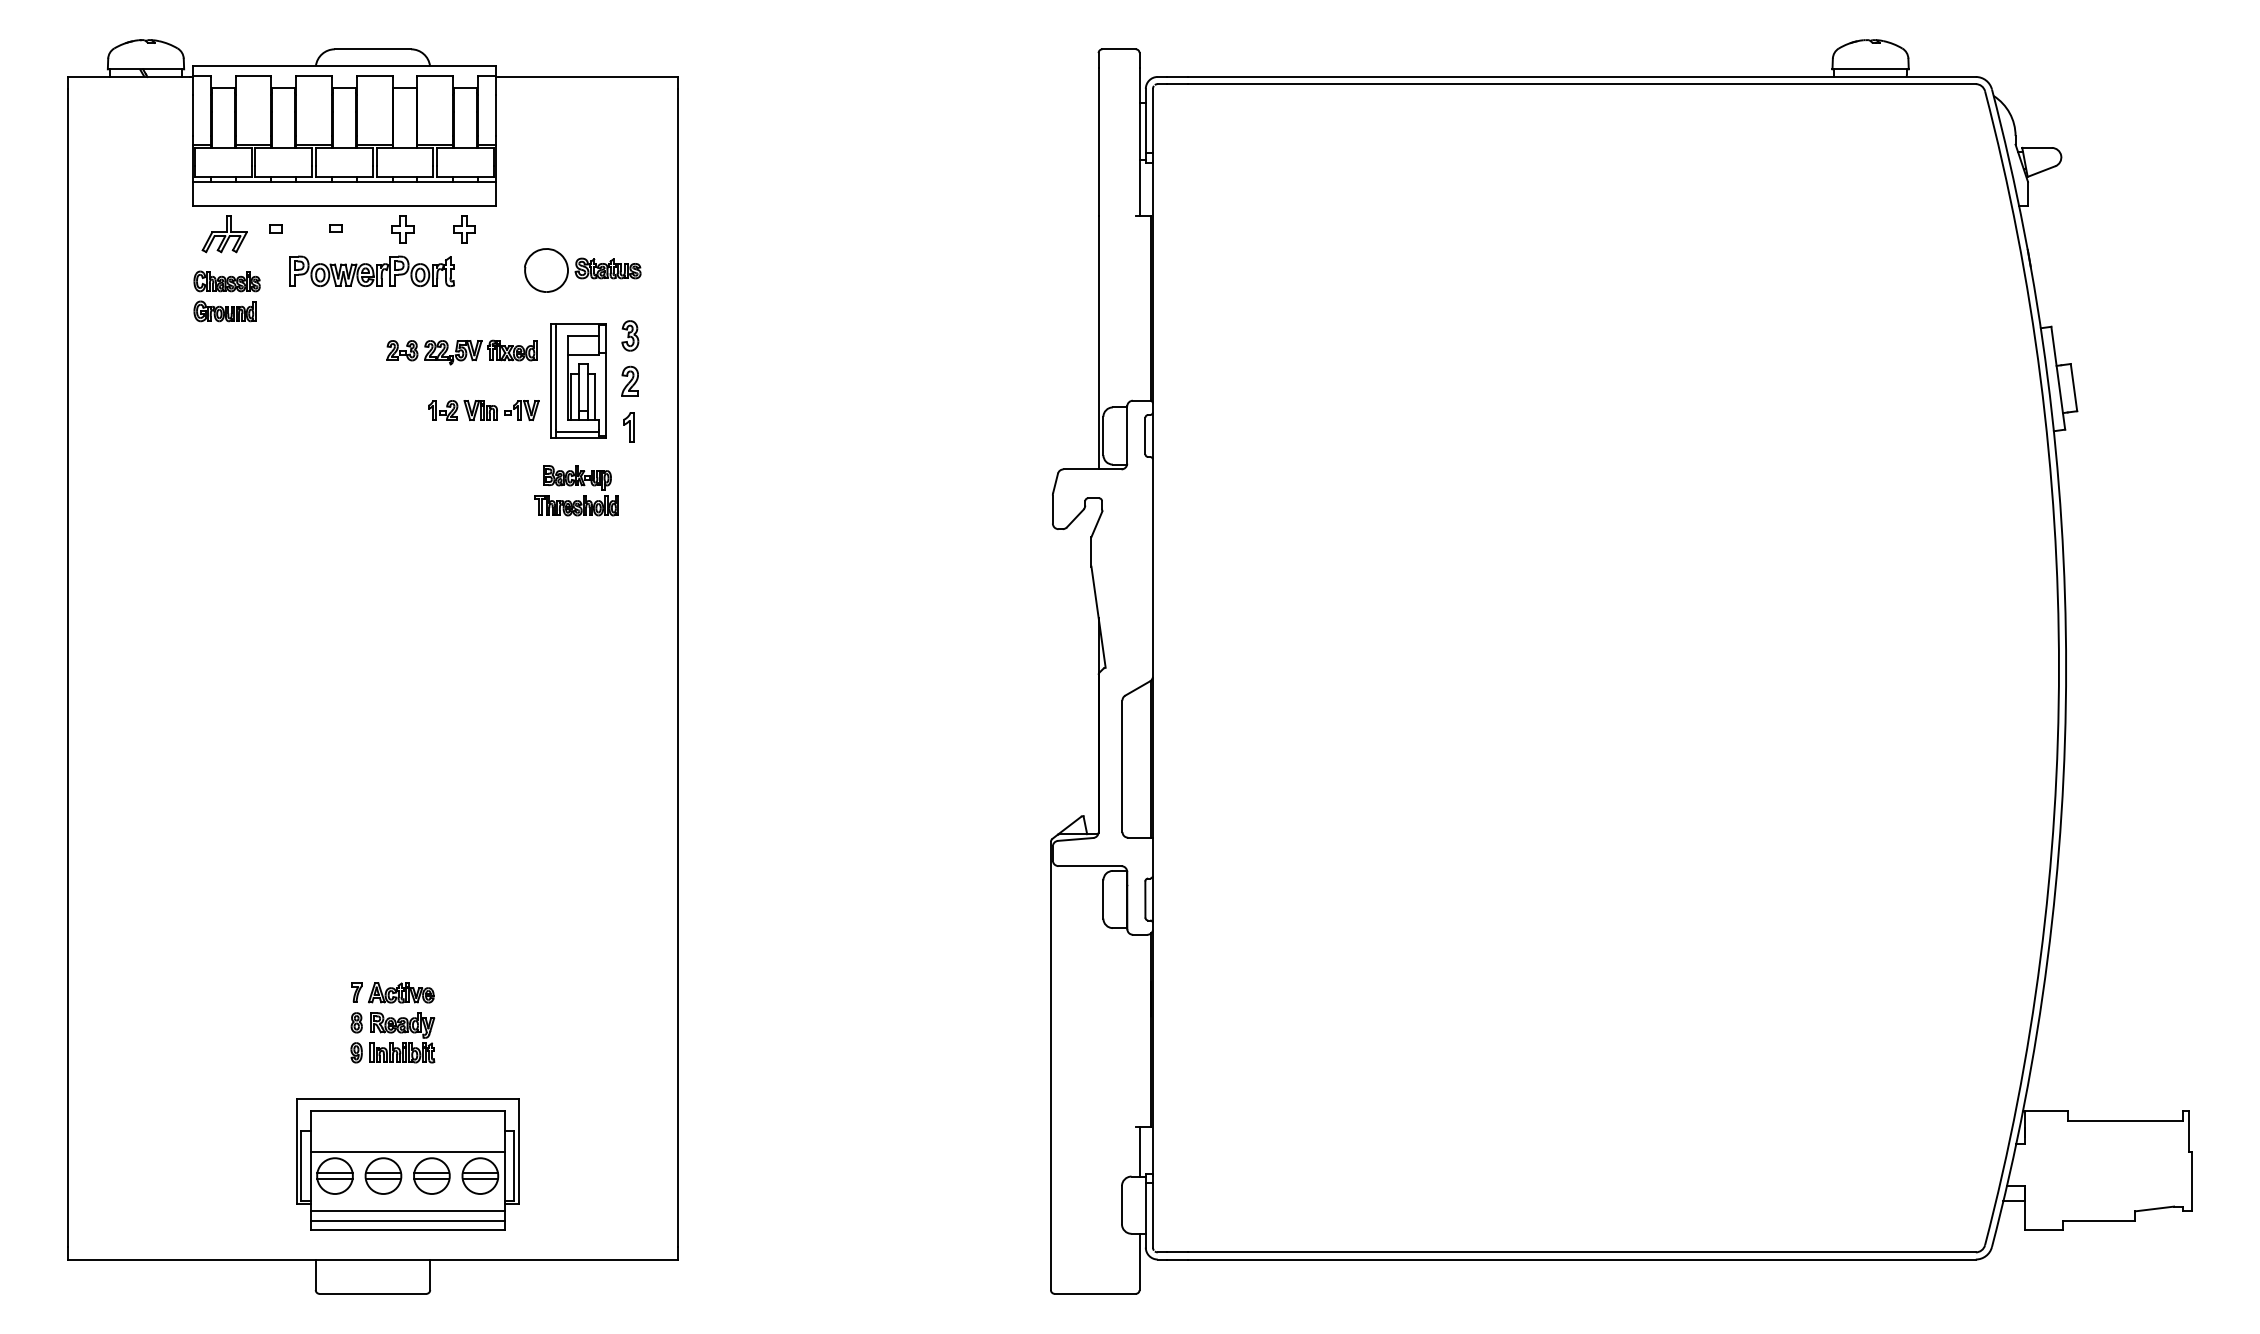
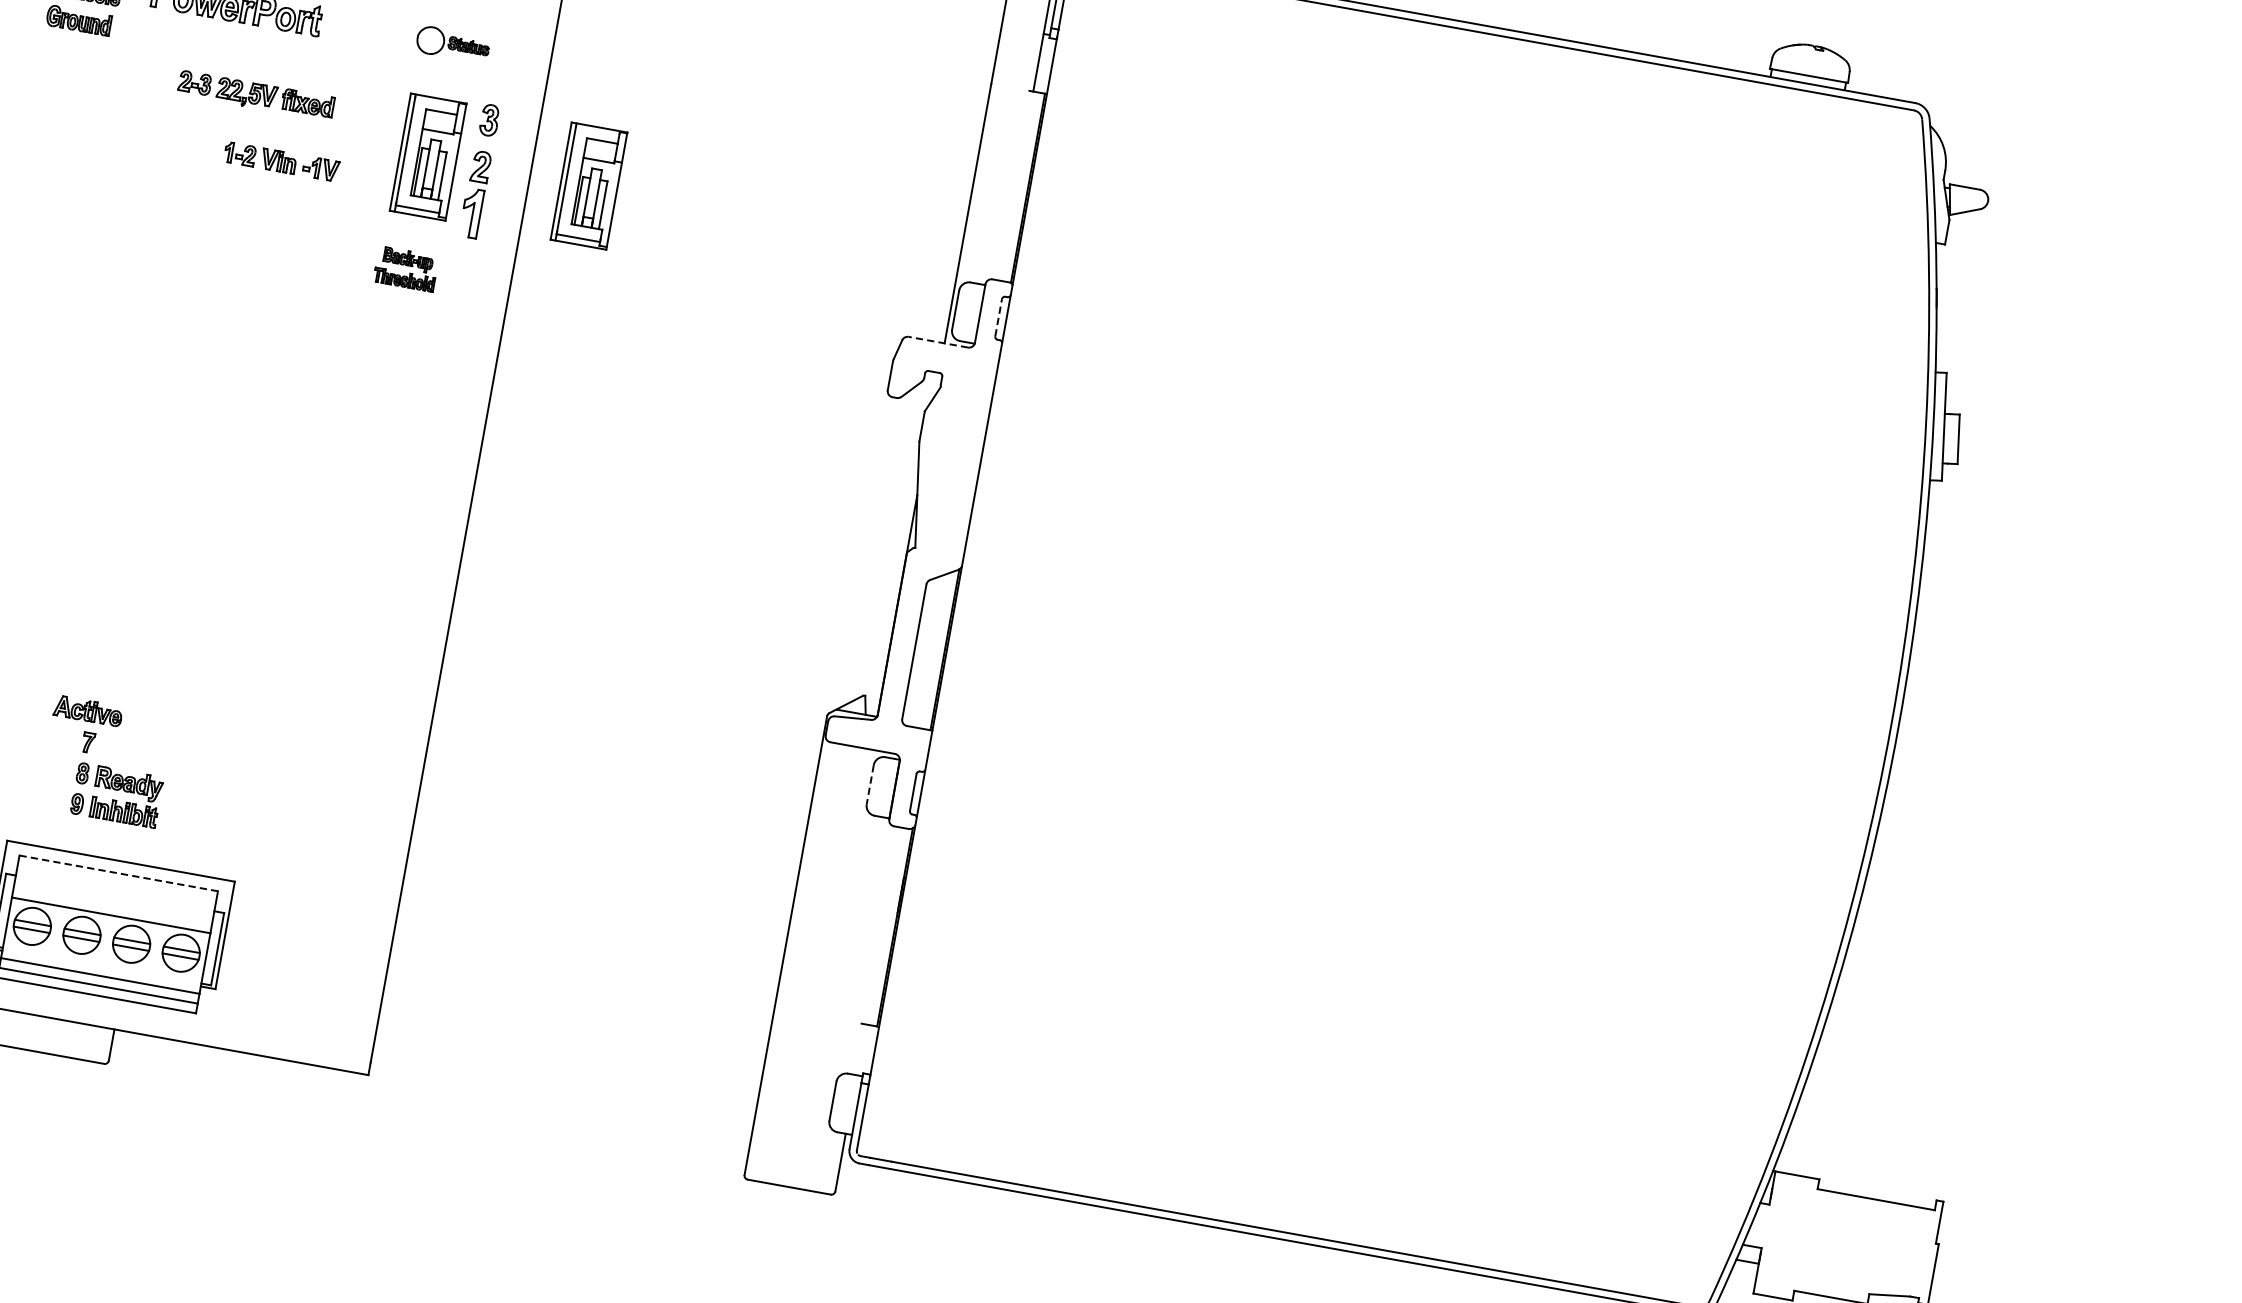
part: (582, 270) -> (452, 44), size x0.6
part: (461, 352) -> (255, 95), moved
part: (735, 380) -> (589, 185), added
part: (483, 410) -> (281, 161), moved
part: (628, 427) -> (470, 213), size x1.6
line: (1145, 435) -> (998, 317), solid -> dashed
line: (1092, 469) -> (938, 342), solid -> dashed
part: (576, 490) -> (406, 268), size x0.7
line: (1103, 900) -> (870, 785), solid -> dashed
part: (401, 992) -> (88, 710), moved
line: (407, 1111) -> (118, 873), solid -> dashed
line: (1139, 1151) -> (860, 1049), removed

